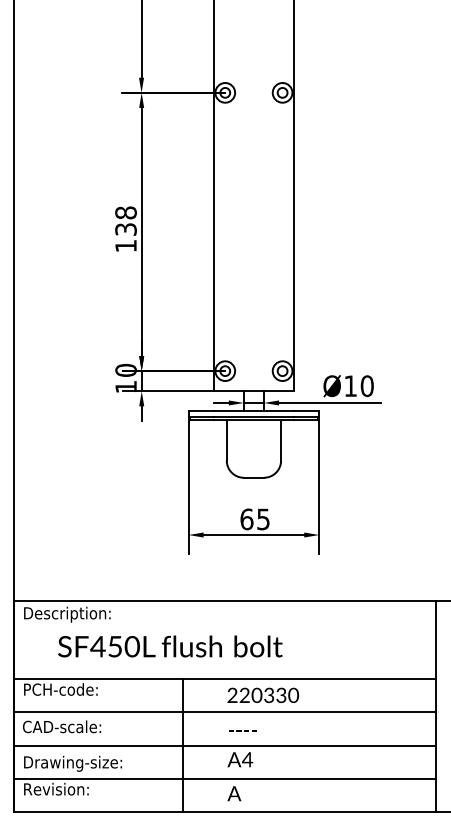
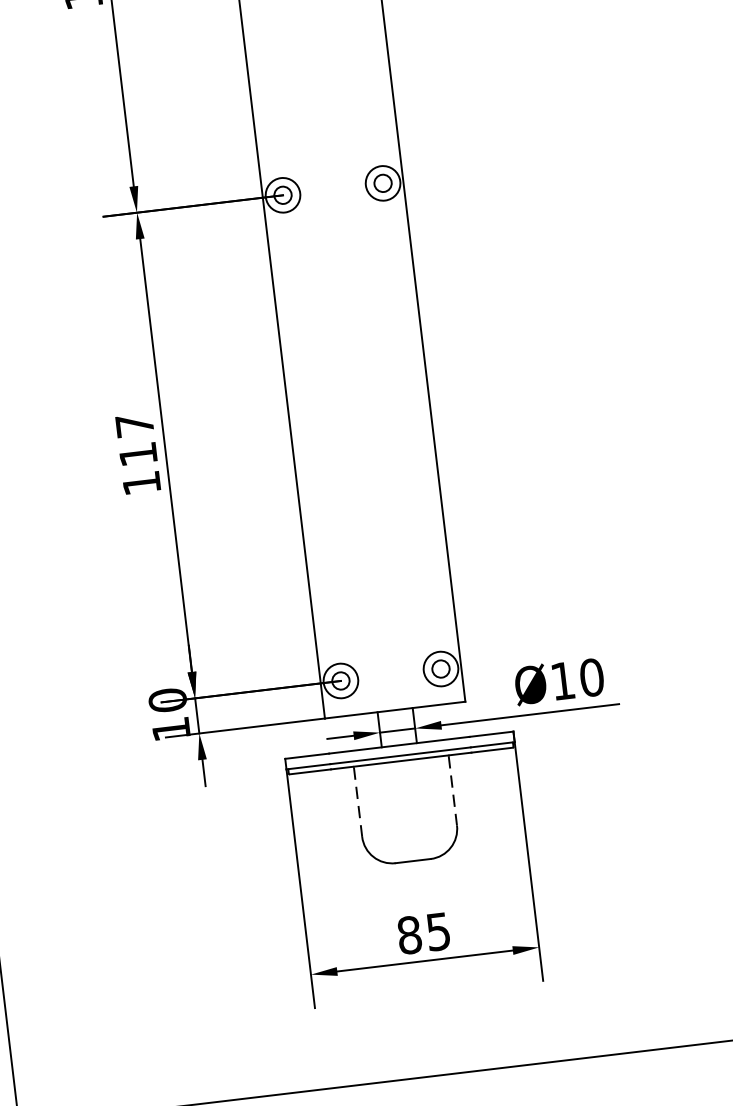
text: (125, 220) -> (135, 438), 138 -> 117
line: (226, 440) -> (357, 801), solid -> dashed
line: (281, 440) -> (453, 790), solid -> dashed
text: (246, 519) -> (408, 935), 65 -> 85

